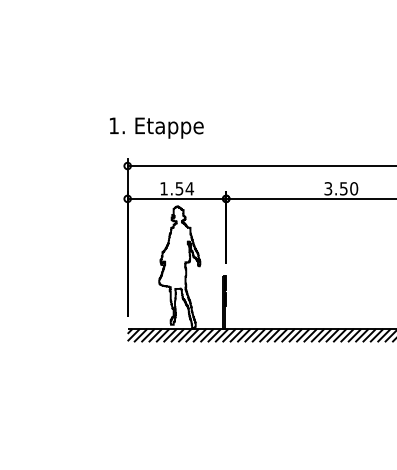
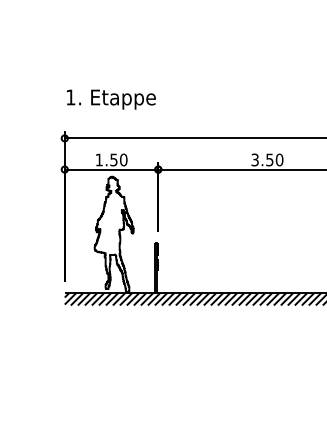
text: (156, 127) -> (111, 99), moved
text: (189, 188) -> (123, 159), 1.54 -> 1.50

